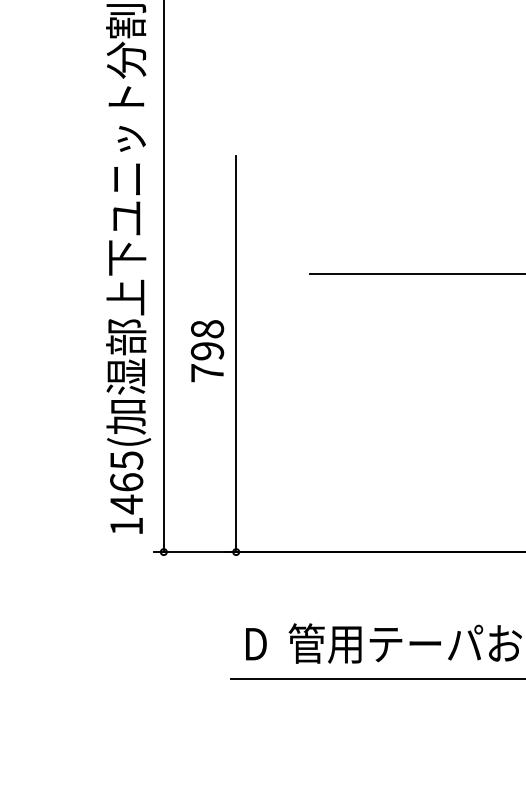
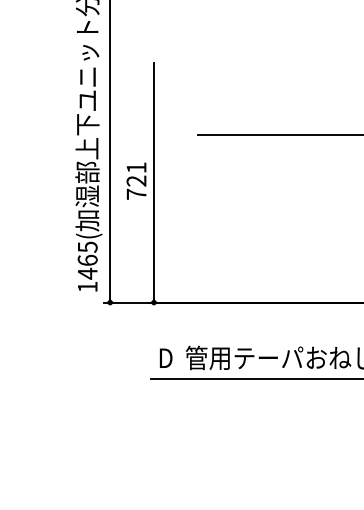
text: (207, 340) -> (136, 174), 798 -> 721

